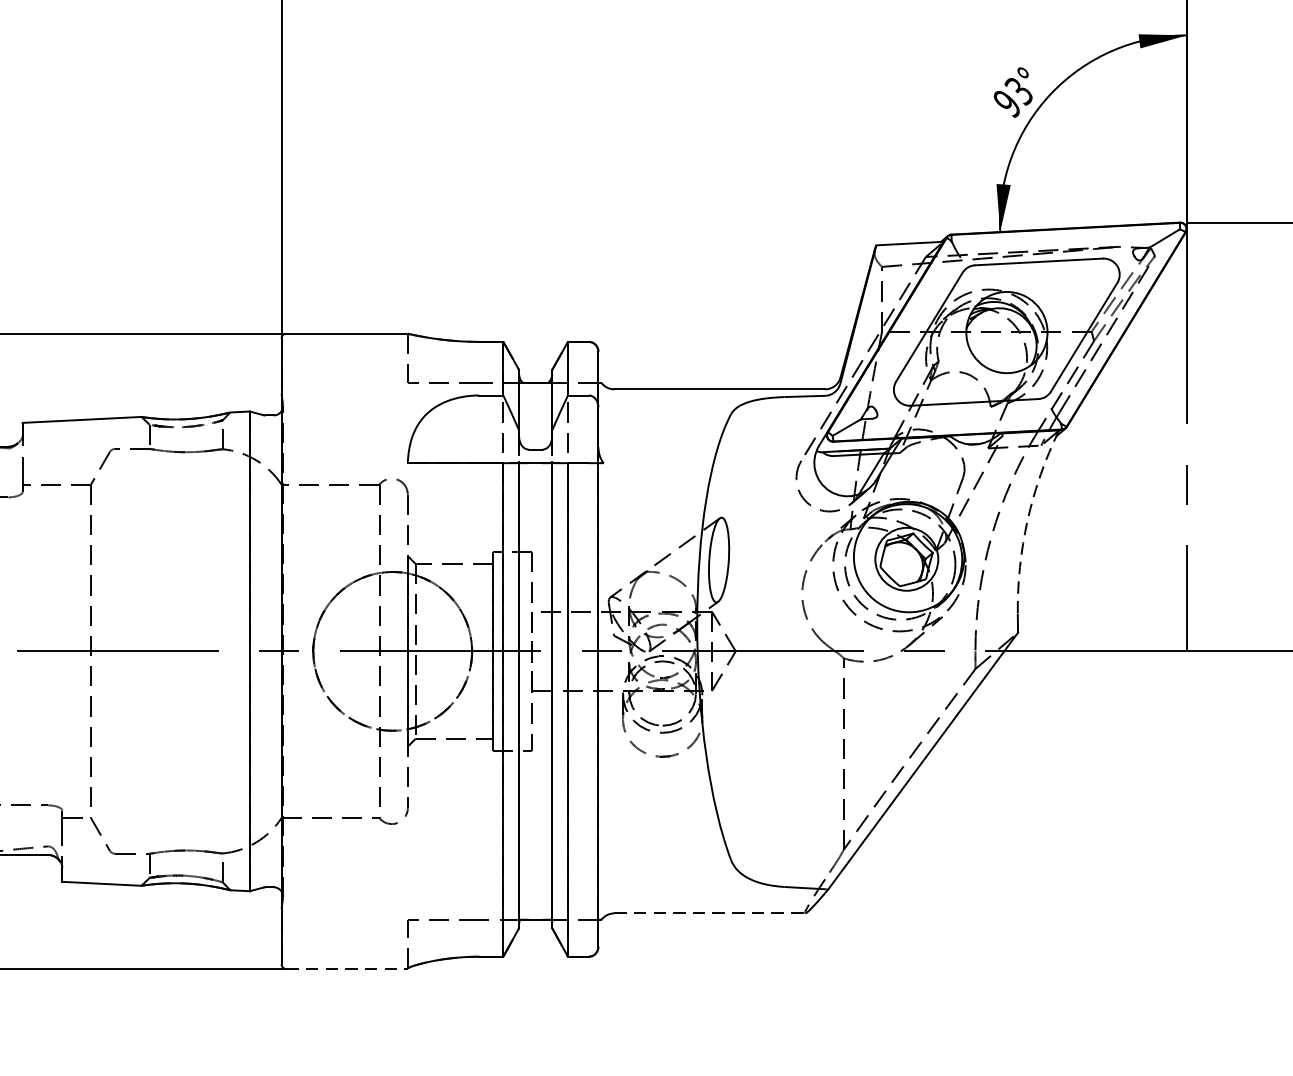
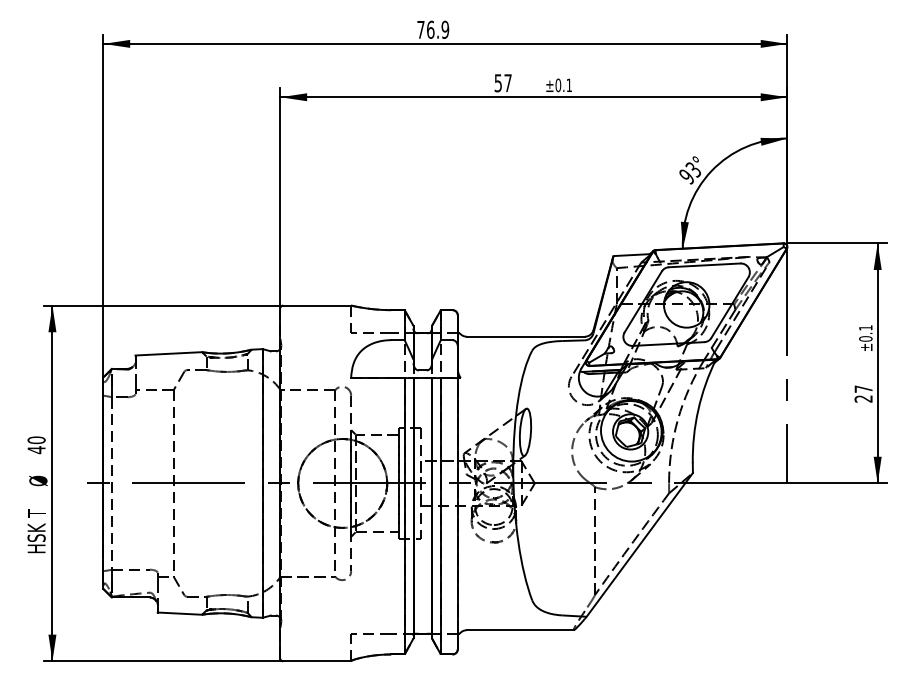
arc: (1027, 521) -> (698, 410), dashed -> solid
line: (710, 913) -> (520, 630), dashed -> solid
line: (347, 969) -> (317, 661), dashed -> solid

